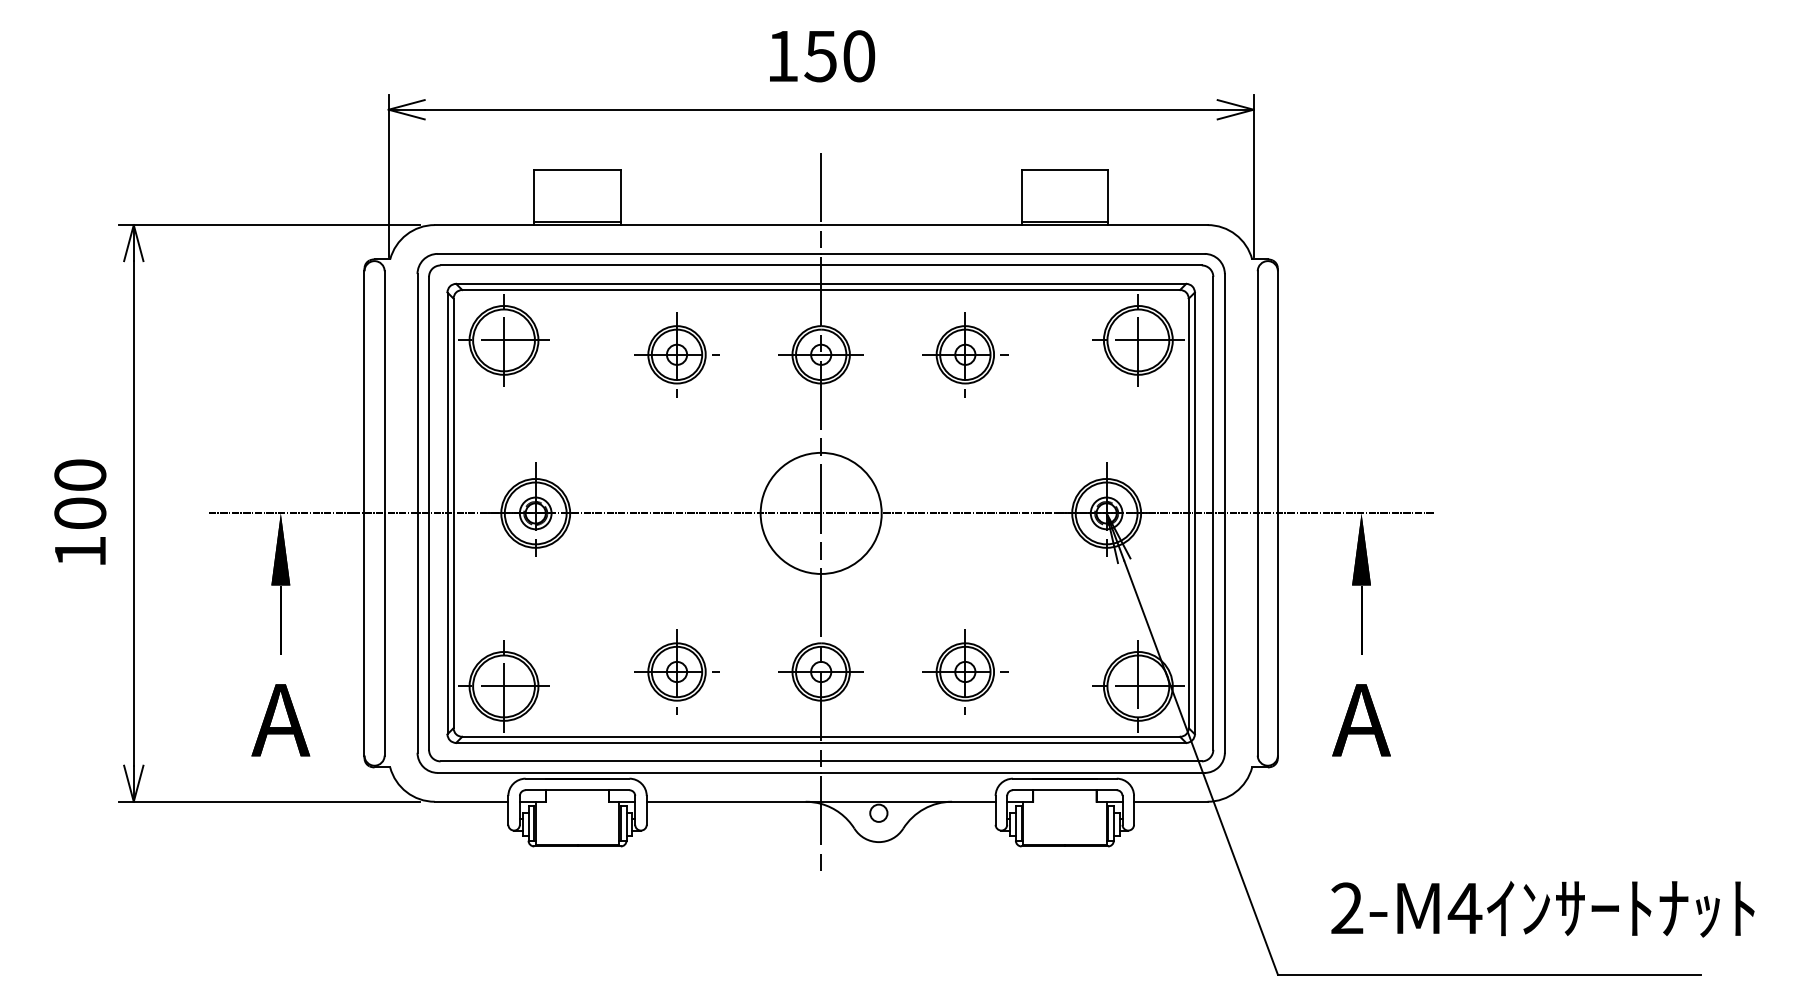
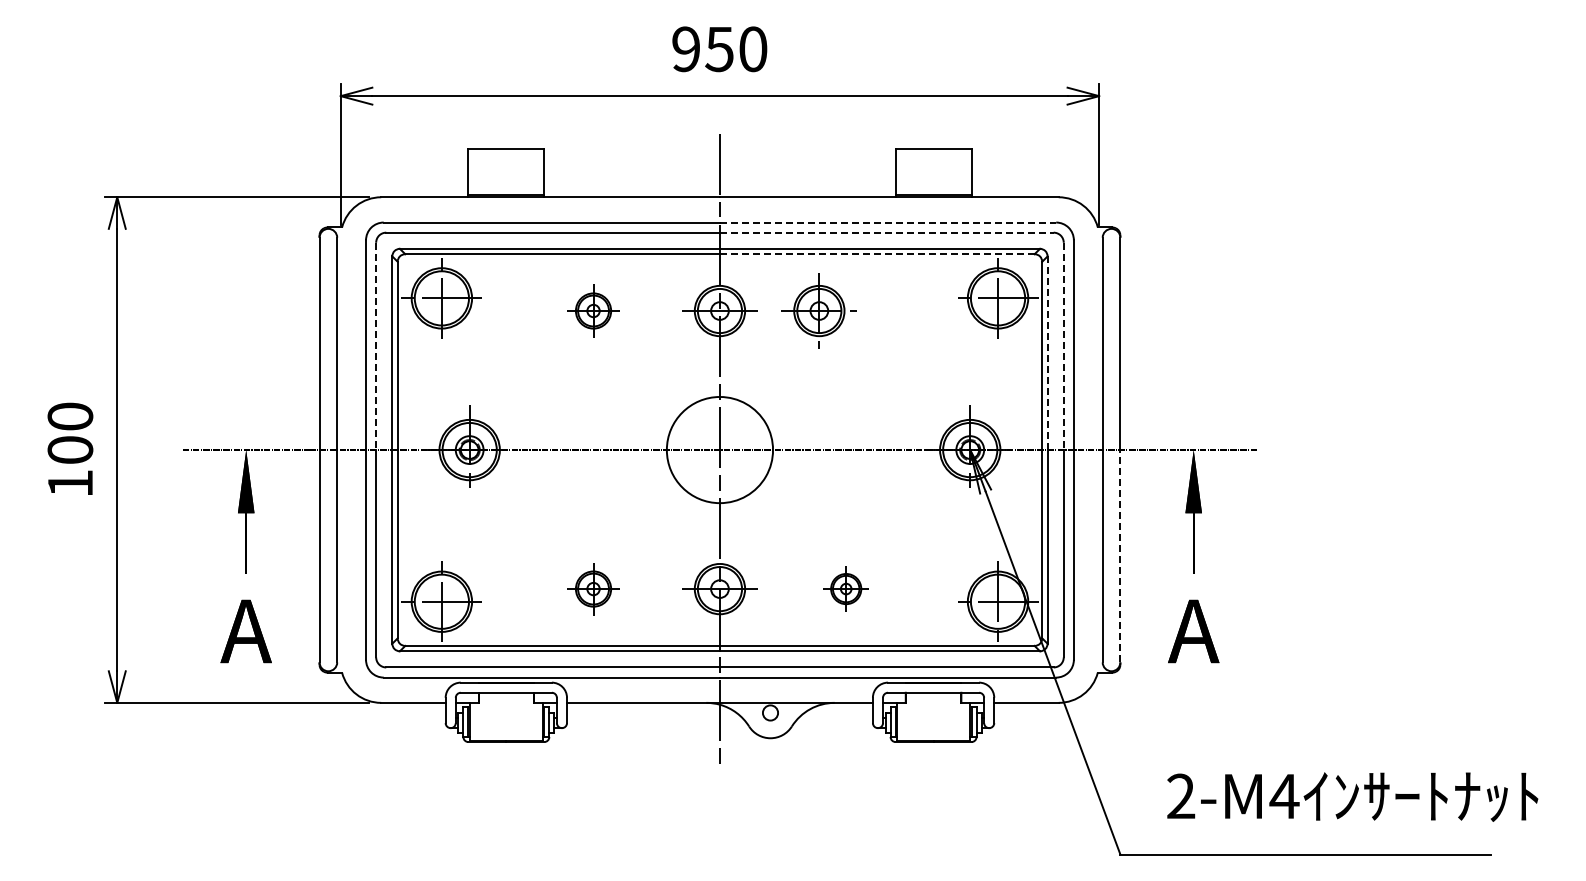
text: (781, 56) -> (685, 49), 150 -> 950
line: (1013, 253) -> (888, 222), solid -> dashed
line: (1011, 265) -> (886, 232), solid -> dashed
line: (1000, 290) -> (877, 254), solid -> dashed
part: (676, 354) -> (593, 310), size x0.7
part: (964, 354) -> (818, 310), moved
line: (429, 395) -> (376, 346), solid -> dashed
line: (1213, 395) -> (1063, 346), solid -> dashed
line: (1194, 403) -> (1047, 353), solid -> dashed
line: (1278, 633) -> (1120, 555), solid -> dashed
part: (676, 671) -> (593, 588), size x0.7
part: (964, 671) -> (845, 588), size x0.6

